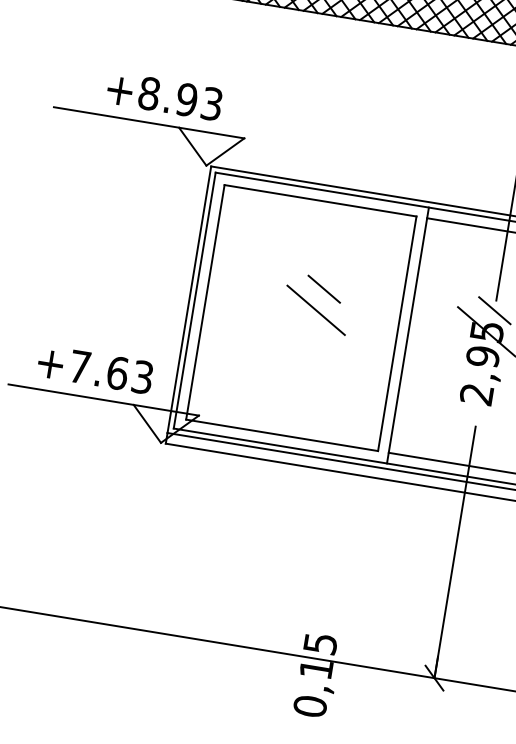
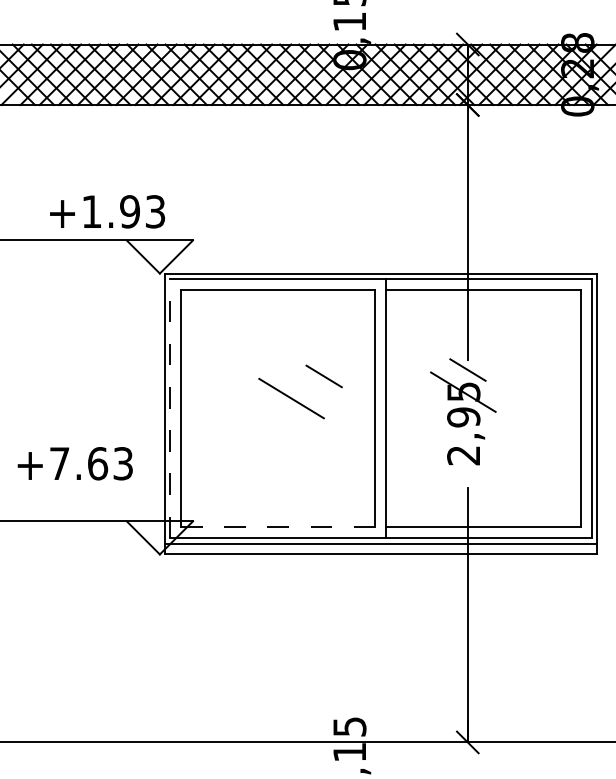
text: (148, 93) -> (91, 211), +8.93 -> +1.93
line: (323, 289) -> (323, 376), moved
line: (195, 300) -> (170, 408), solid -> dashed
text: (94, 369) -> (74, 463), moved
line: (281, 435) -> (277, 527), solid -> dashed

